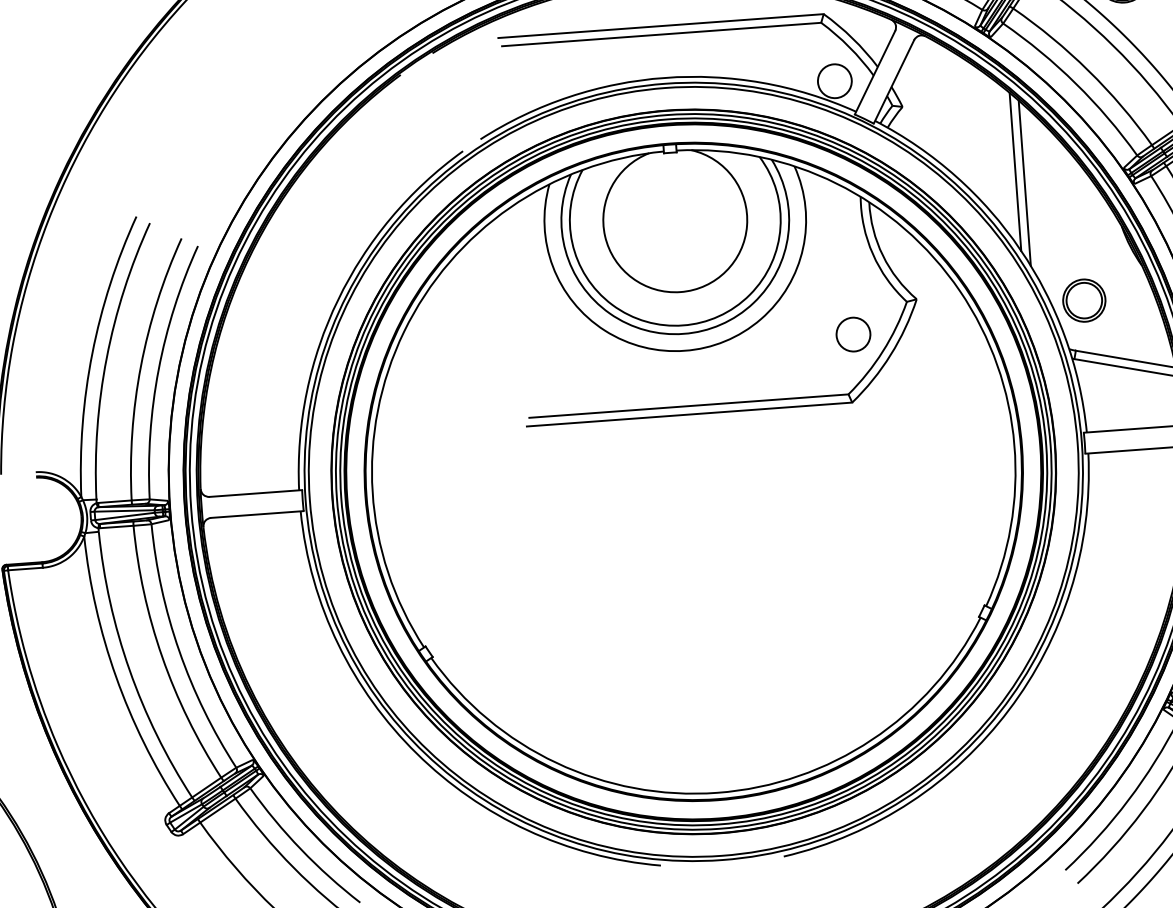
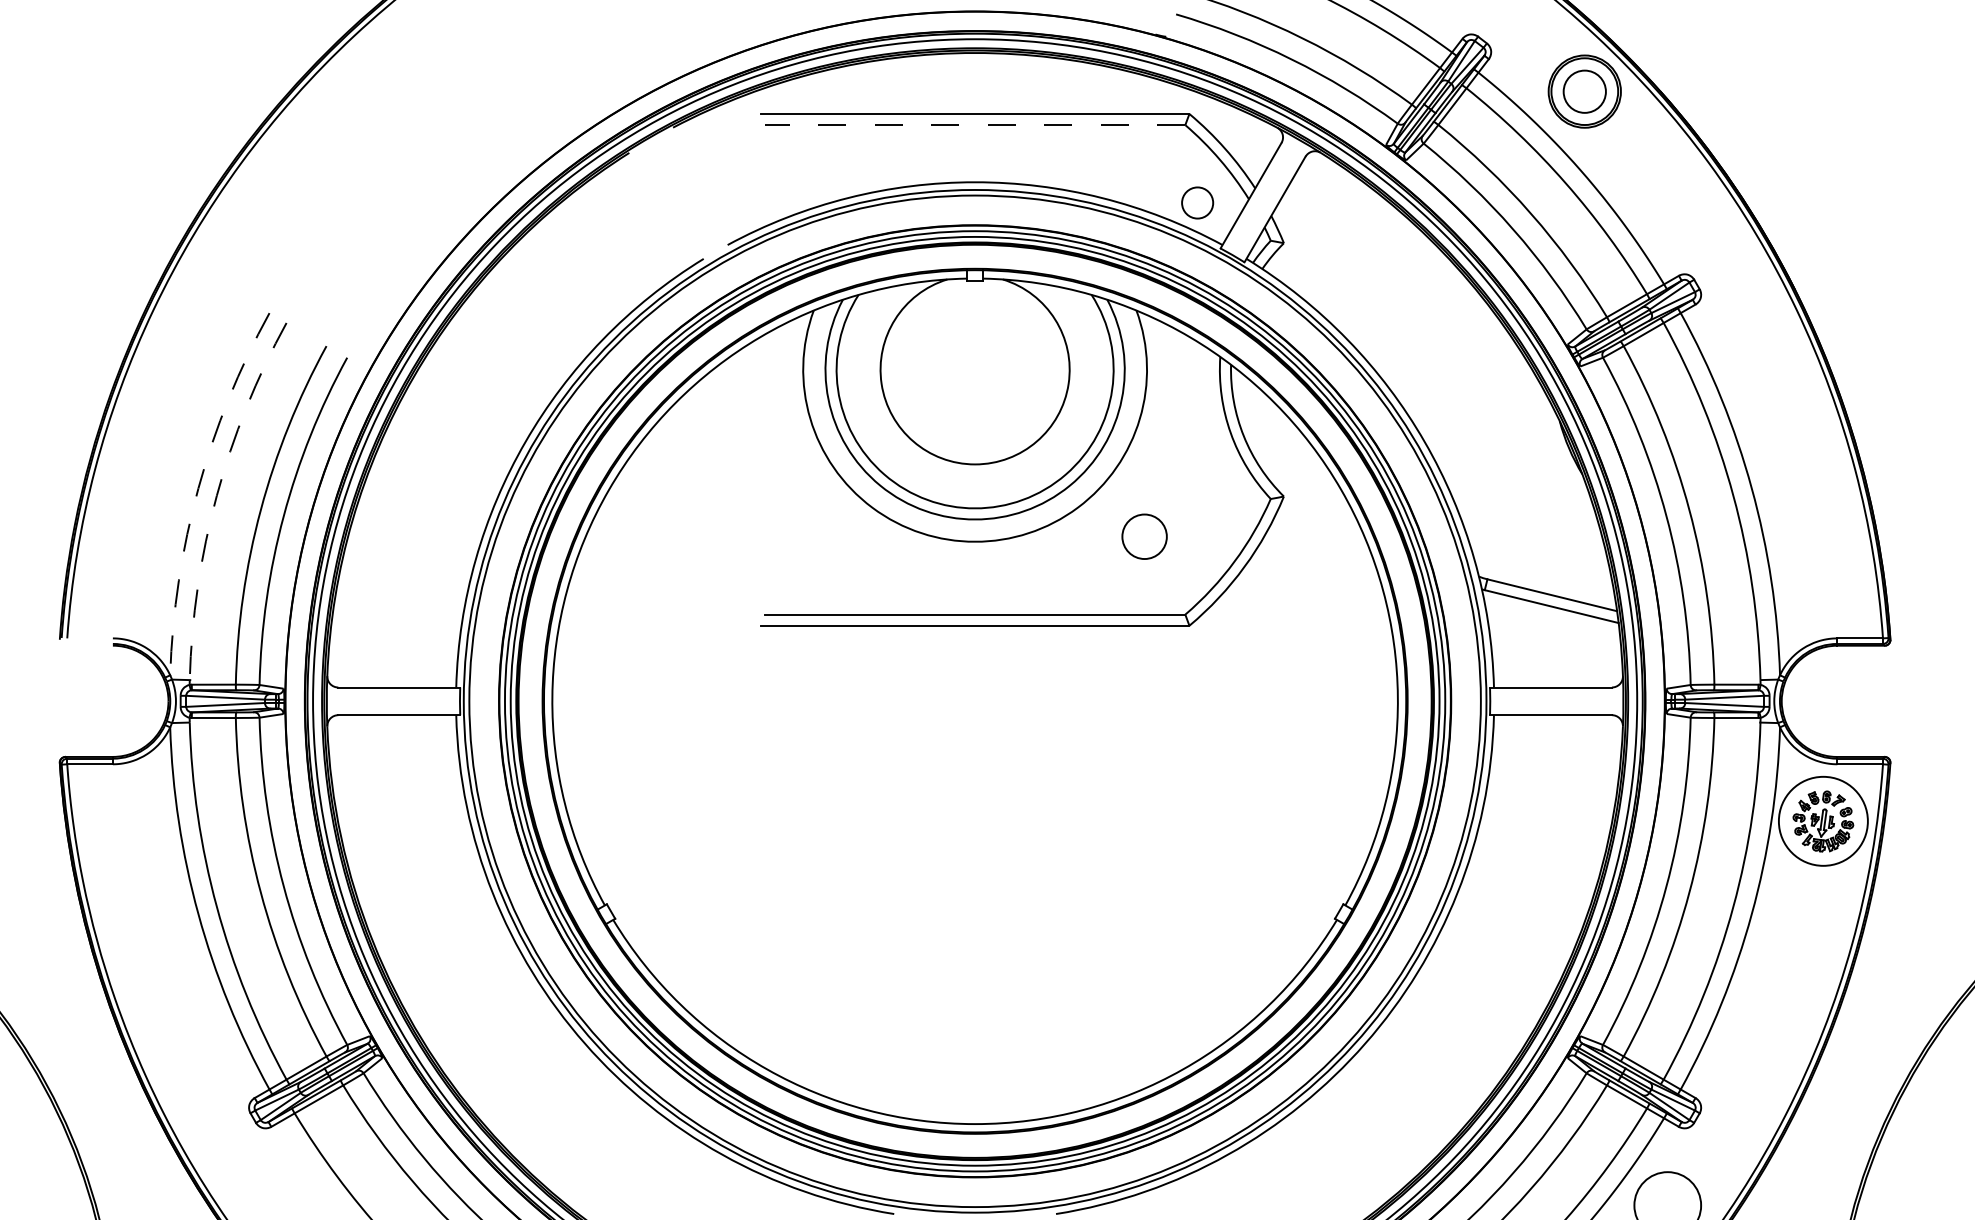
line: (661, 34) -> (974, 125), solid -> dashed
circle: (834, 80) -> (1197, 202), size x0.7
line: (1015, 172) -> (1425, 339), removed
line: (1024, 182) -> (1436, 354), removed
part: (1084, 300) -> (1503, 514), removed
circle: (853, 334) -> (1144, 536), moved
arc: (92, 353) -> (198, 488), solid -> dashed
arc: (106, 357) -> (216, 495), solid -> dashed

